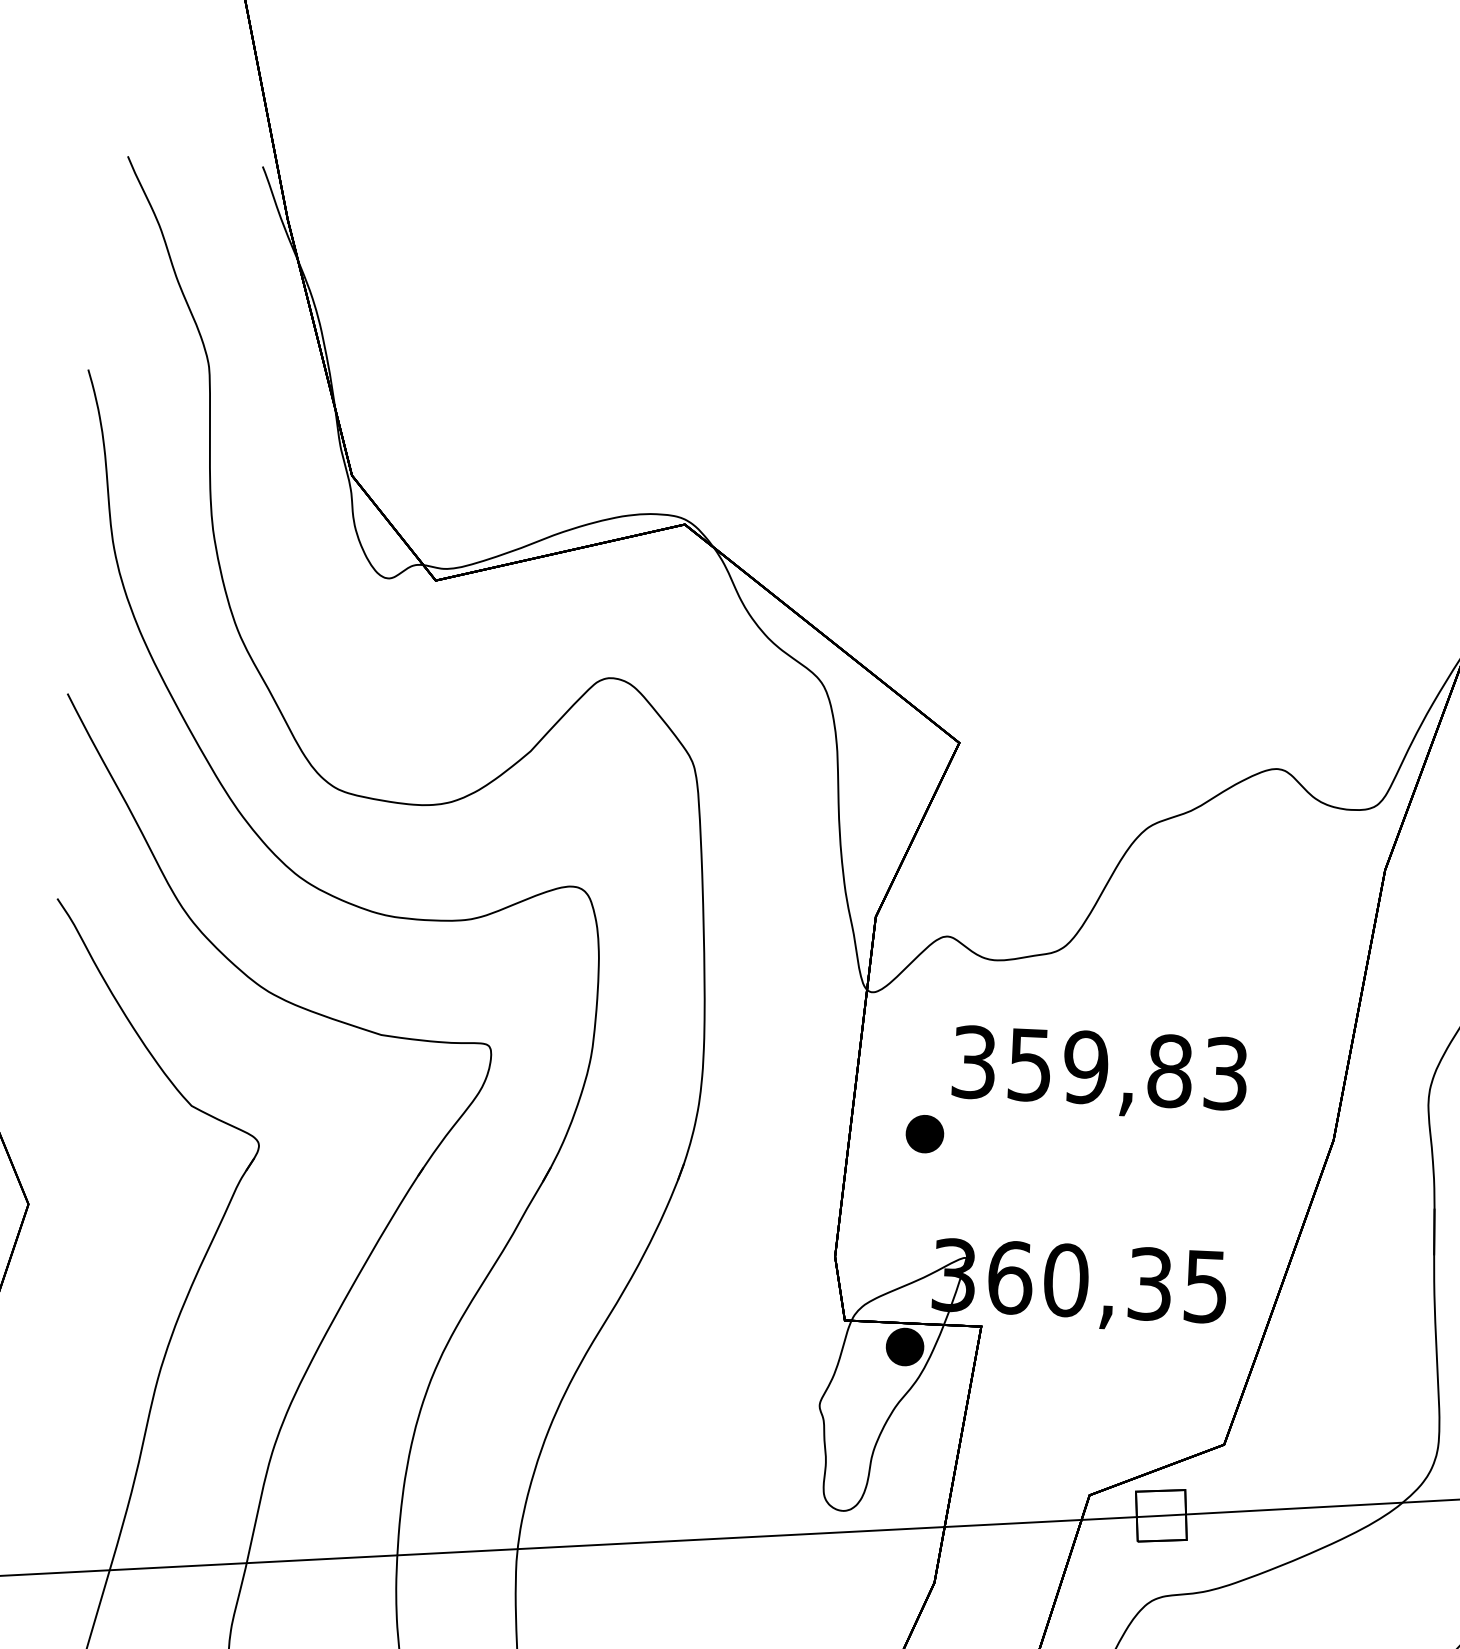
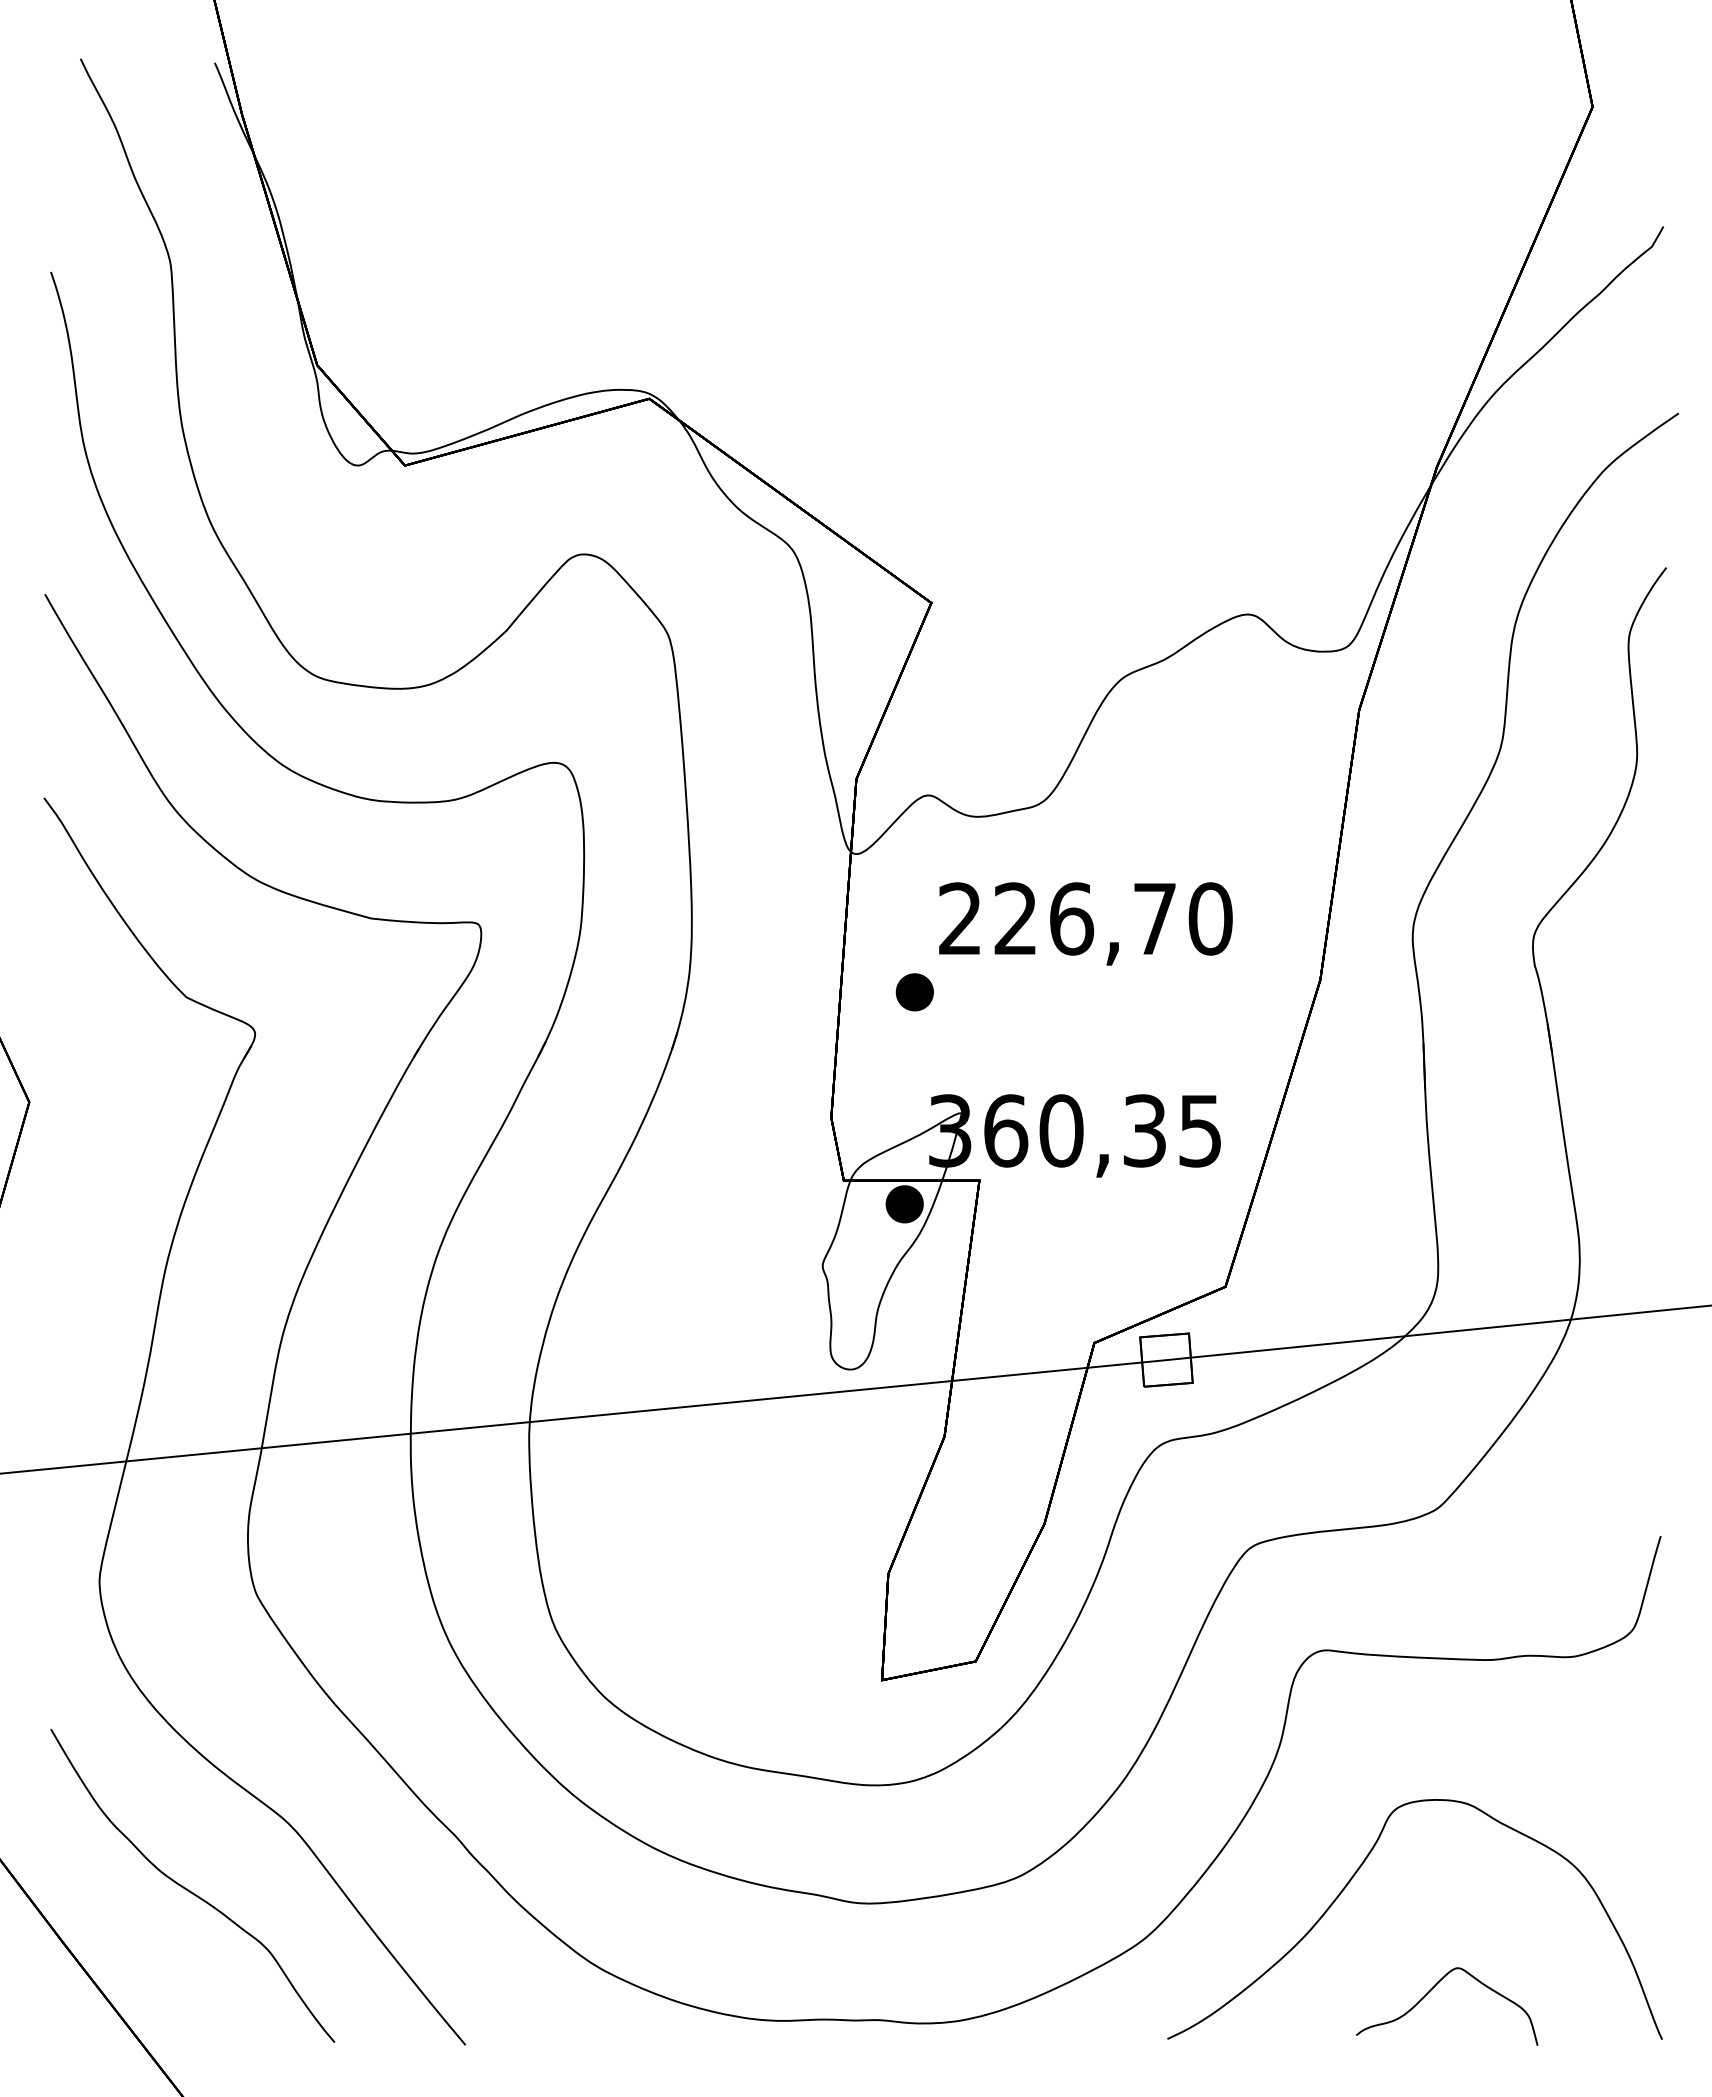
text: (1100, 1067) -> (1085, 918), 359,83 -> 226,70

